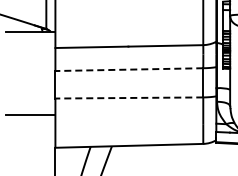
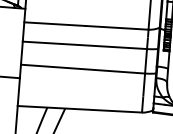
line: (129, 69) -> (85, 45), dashed -> solid
line: (129, 97) -> (83, 68), dashed -> solid

